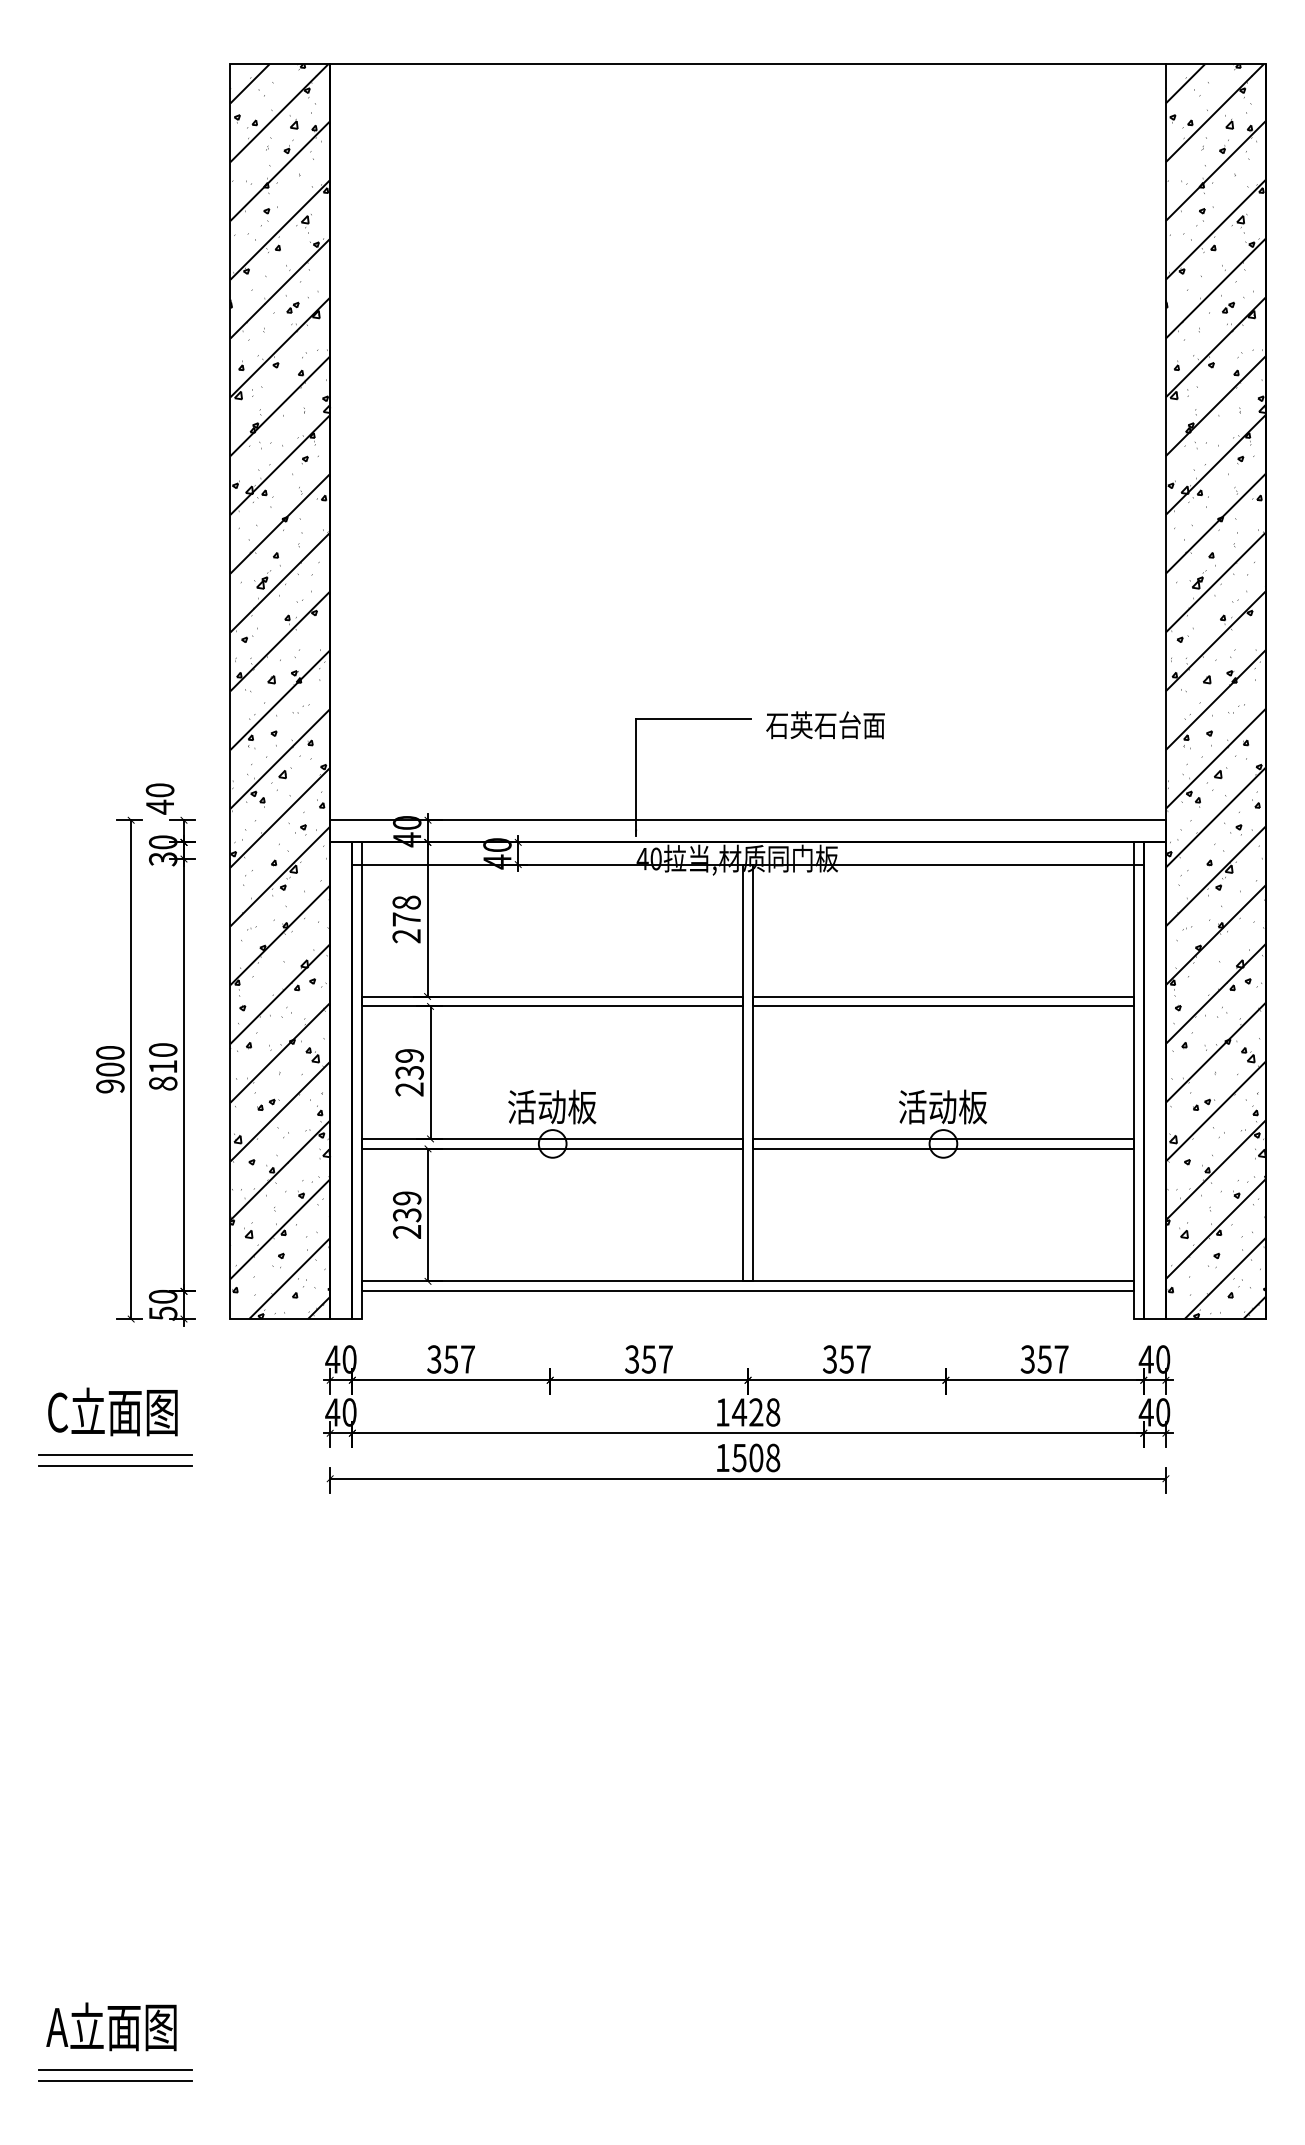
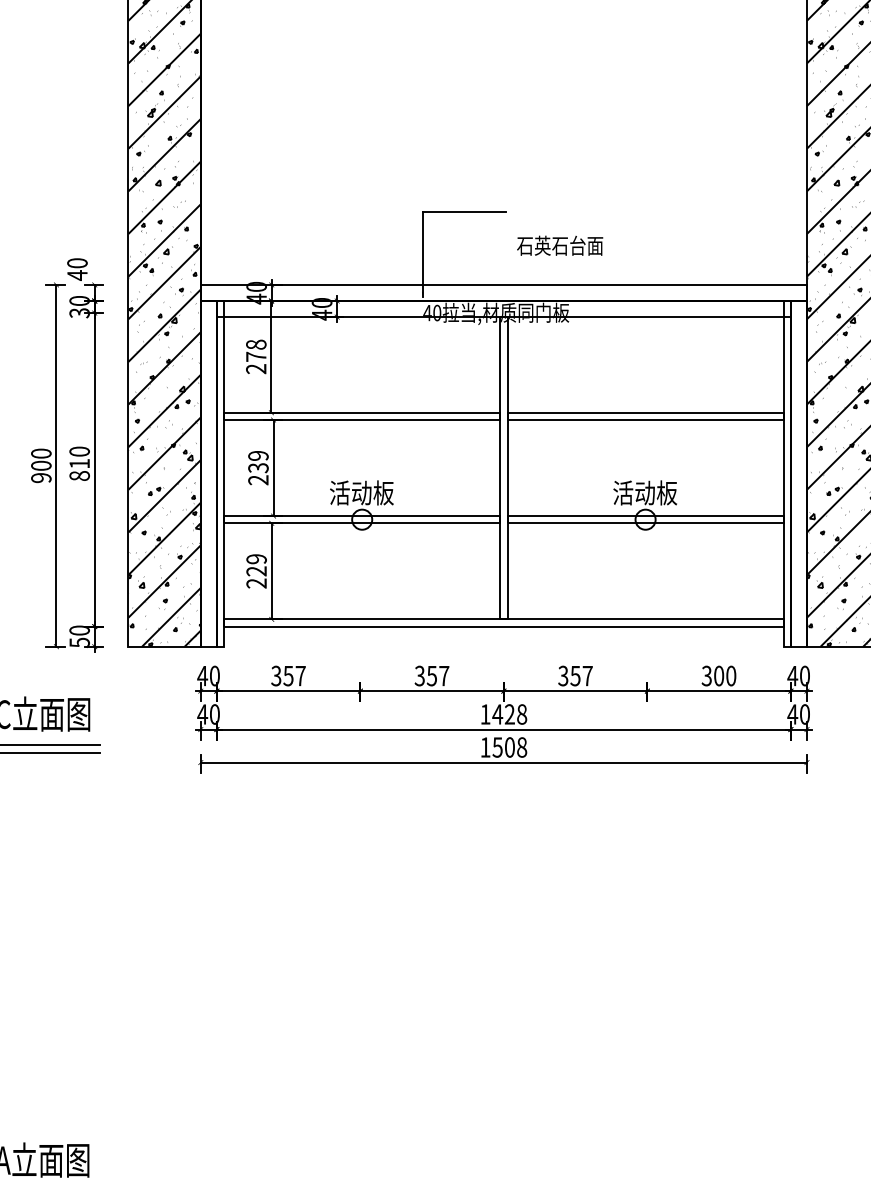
text: (825, 725) -> (560, 245), moved
text: (407, 1215) -> (256, 571), 239 -> 229
text: (1052, 1359) -> (724, 676), 357 -> 300

